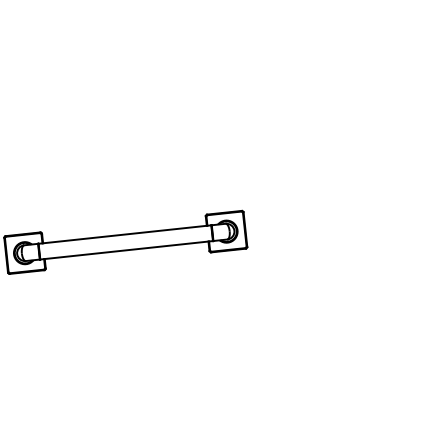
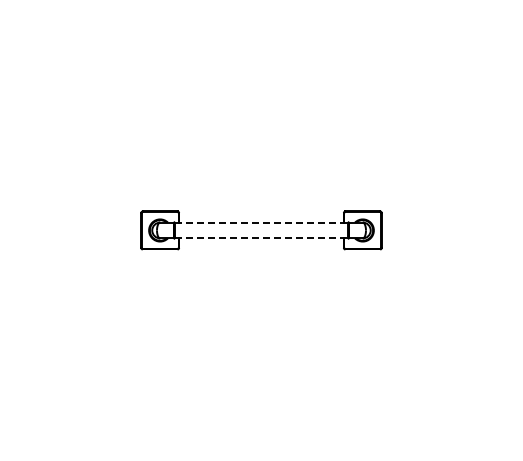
line: (124, 234) -> (261, 222), solid -> dashed
line: (126, 250) -> (261, 238), solid -> dashed

